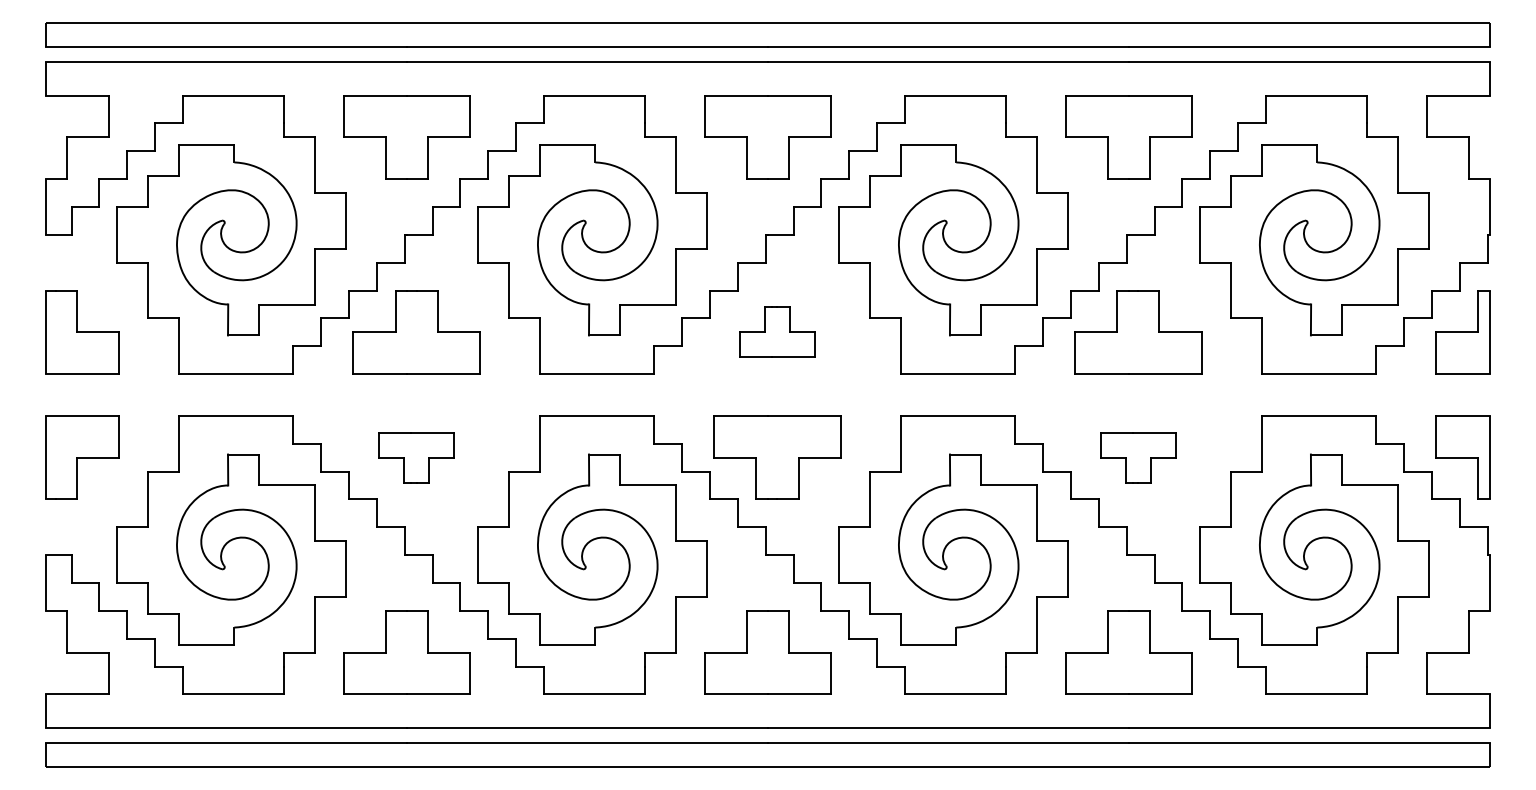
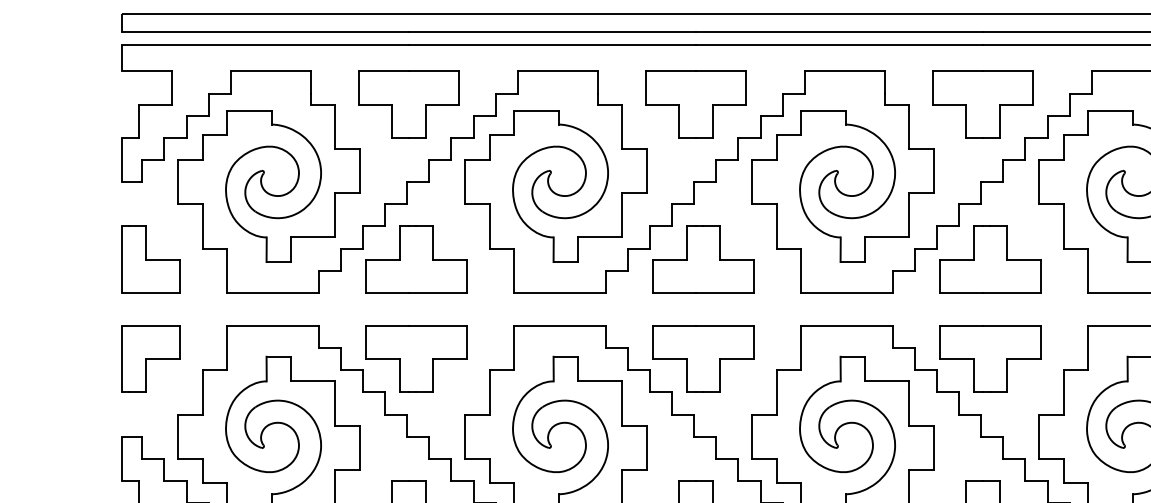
part: (777, 332) -> (703, 259), size x1.67
part: (416, 457) -> (416, 359), size x1.67
part: (1138, 457) -> (990, 359), size x1.67

